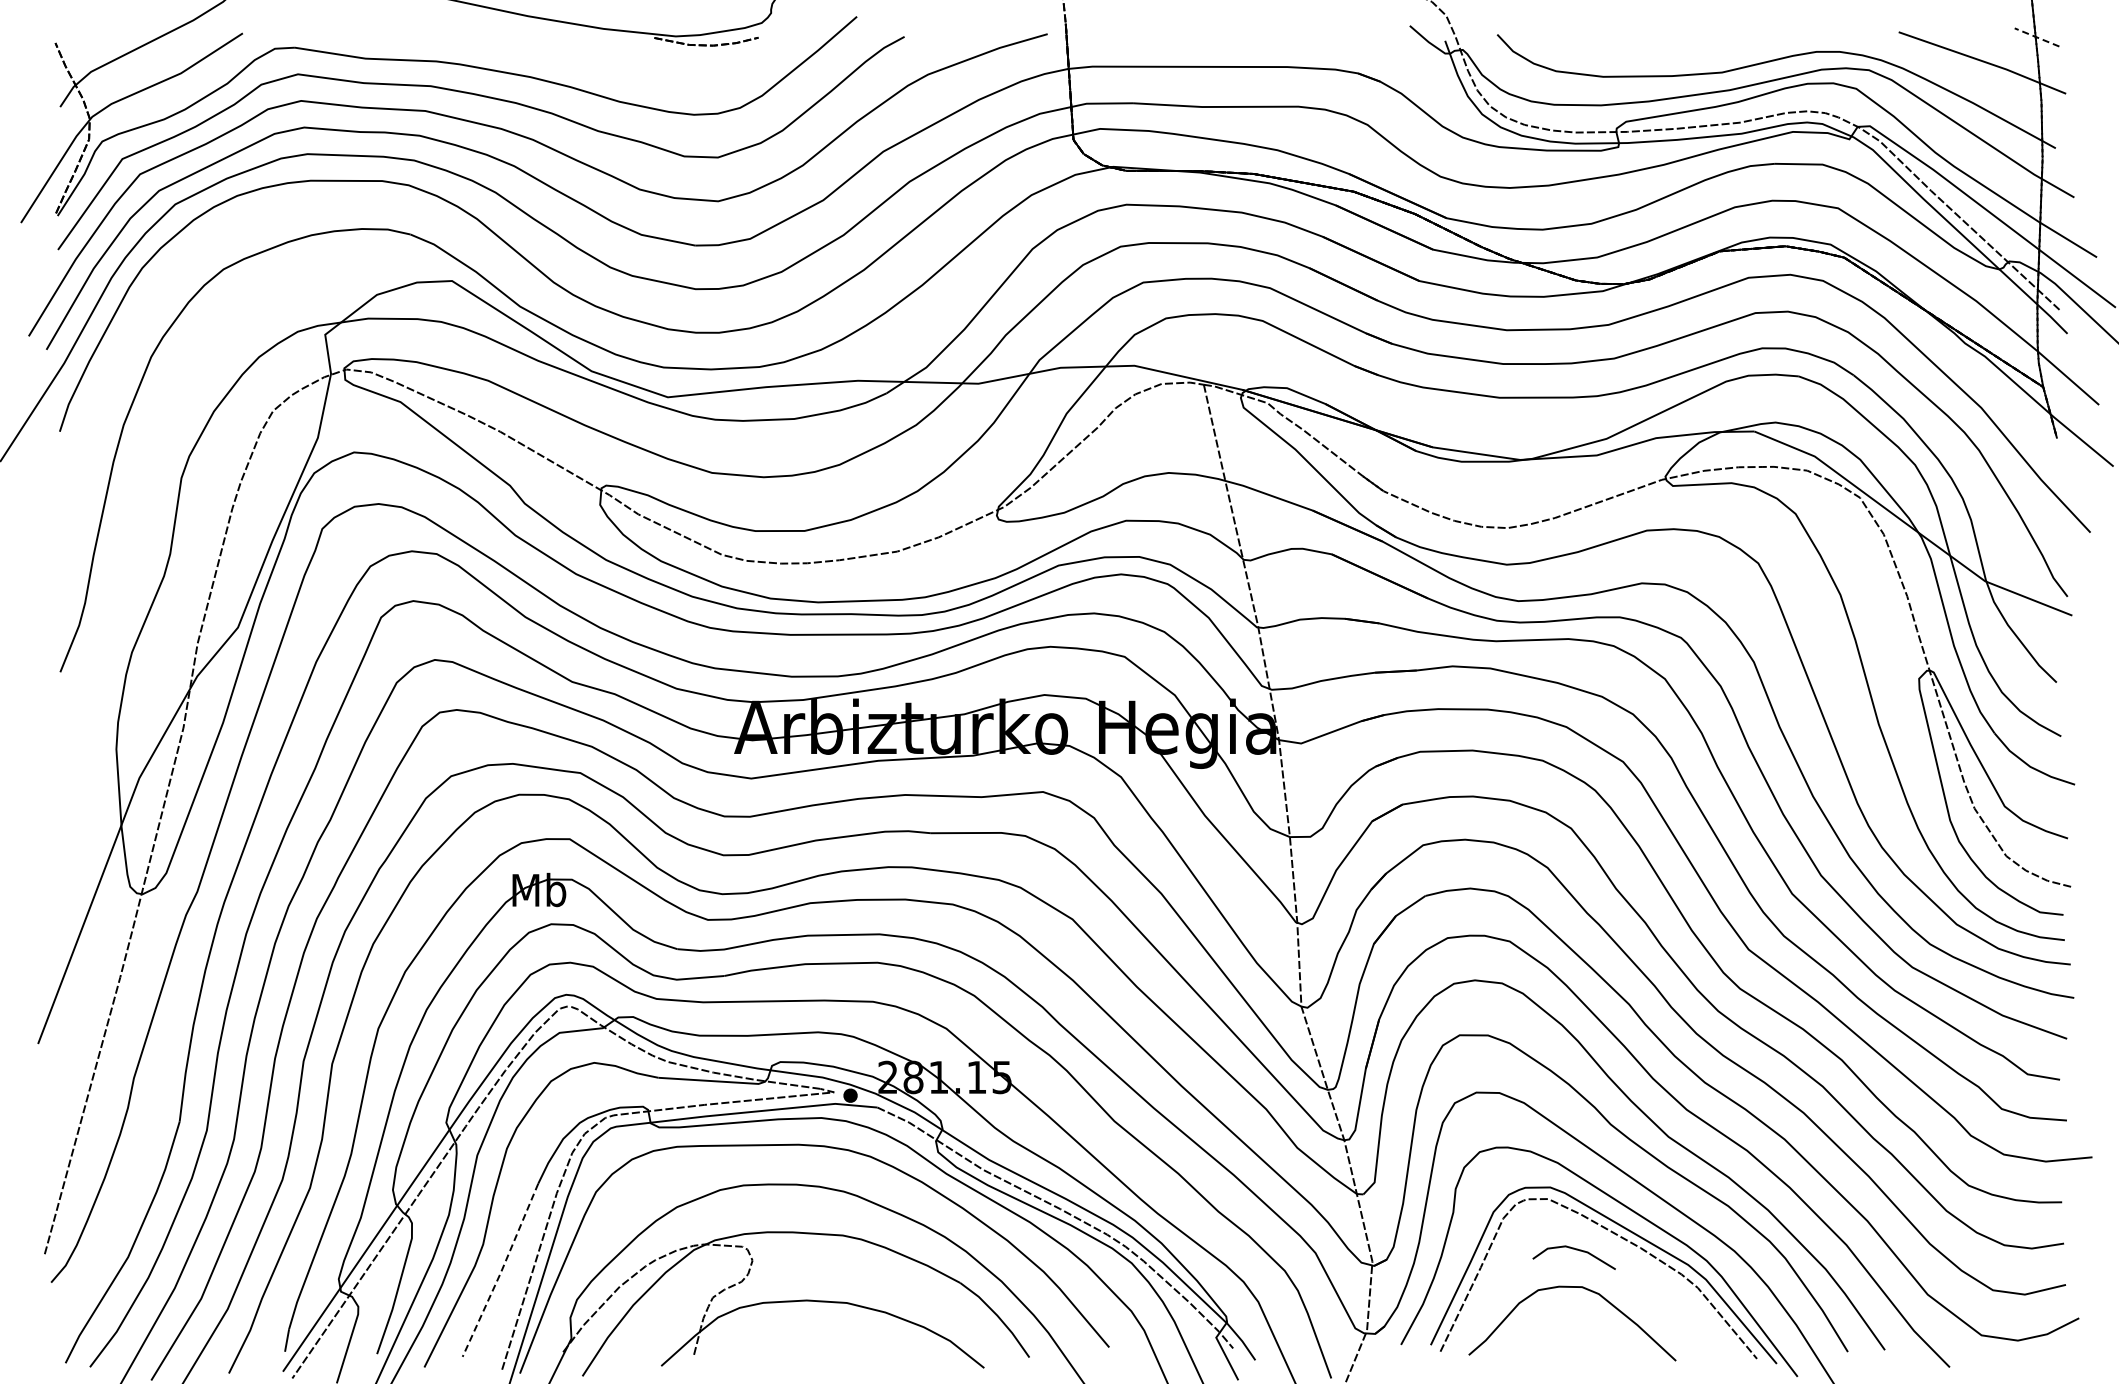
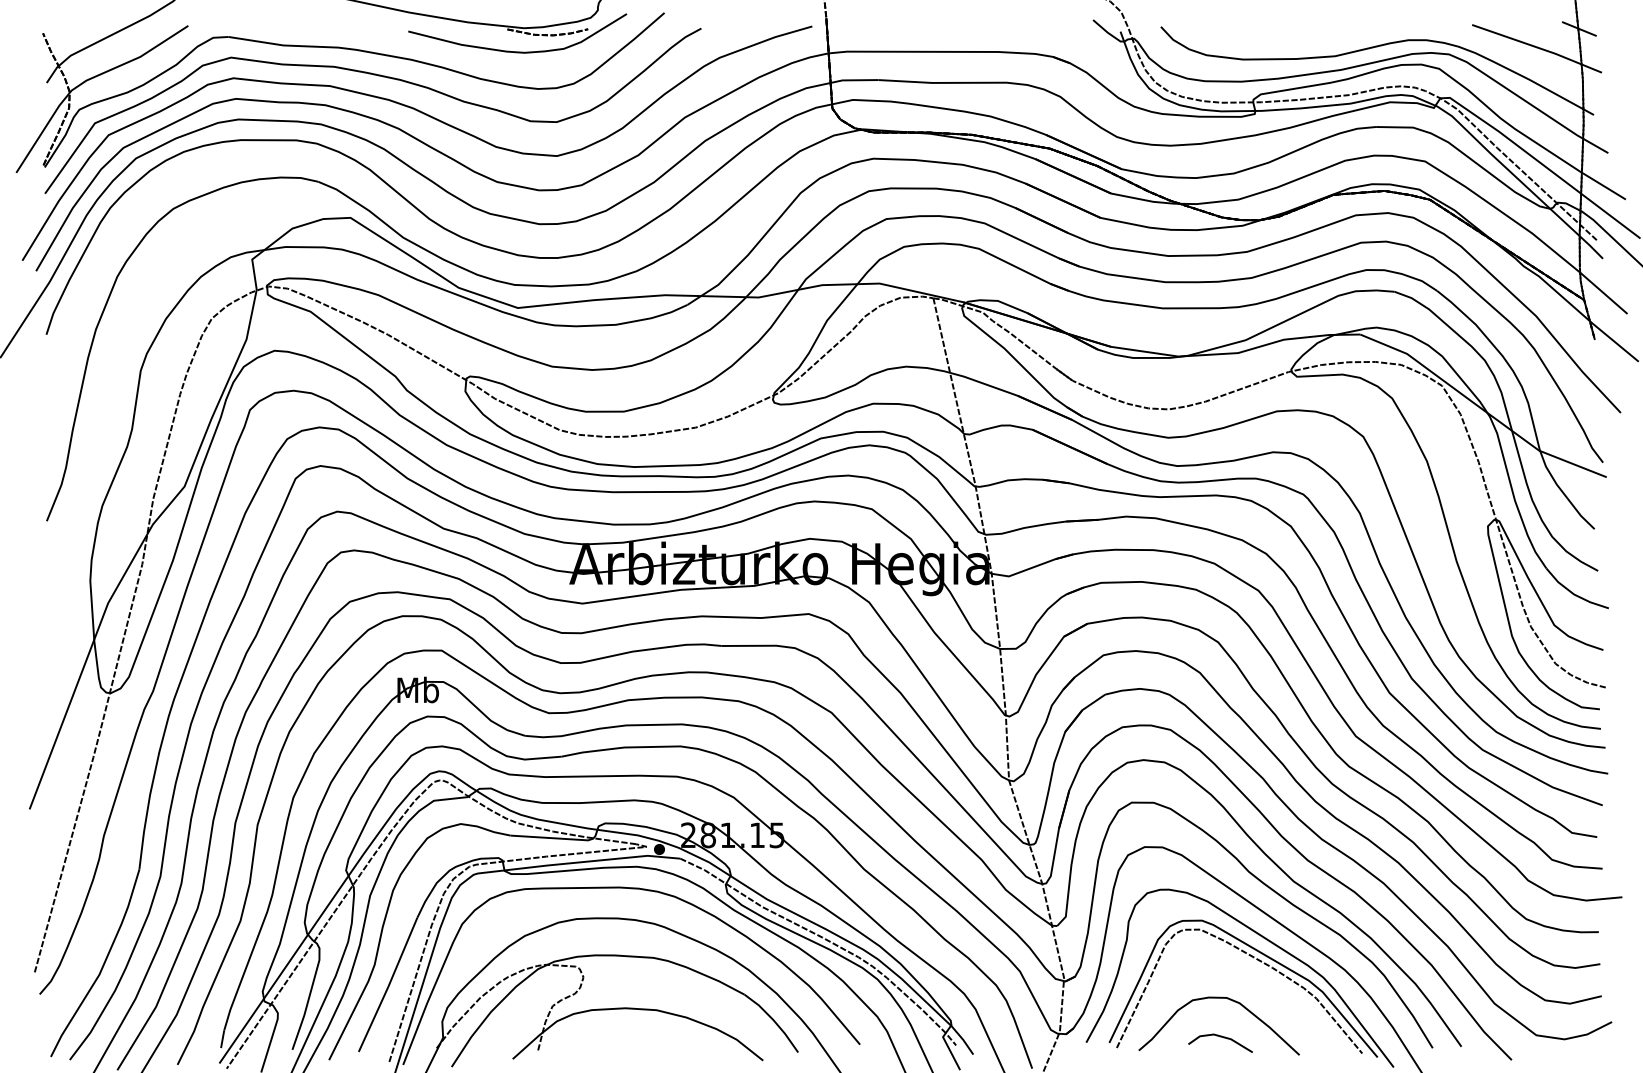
line: (2036, 37) -> (1578, 29), dashed -> solid
curve: (667, 66) -> (517, 51), added
line: (1576, 1250) -> (1222, 1037), moved
line: (501, 1271) -> (388, 985), dashed -> solid

